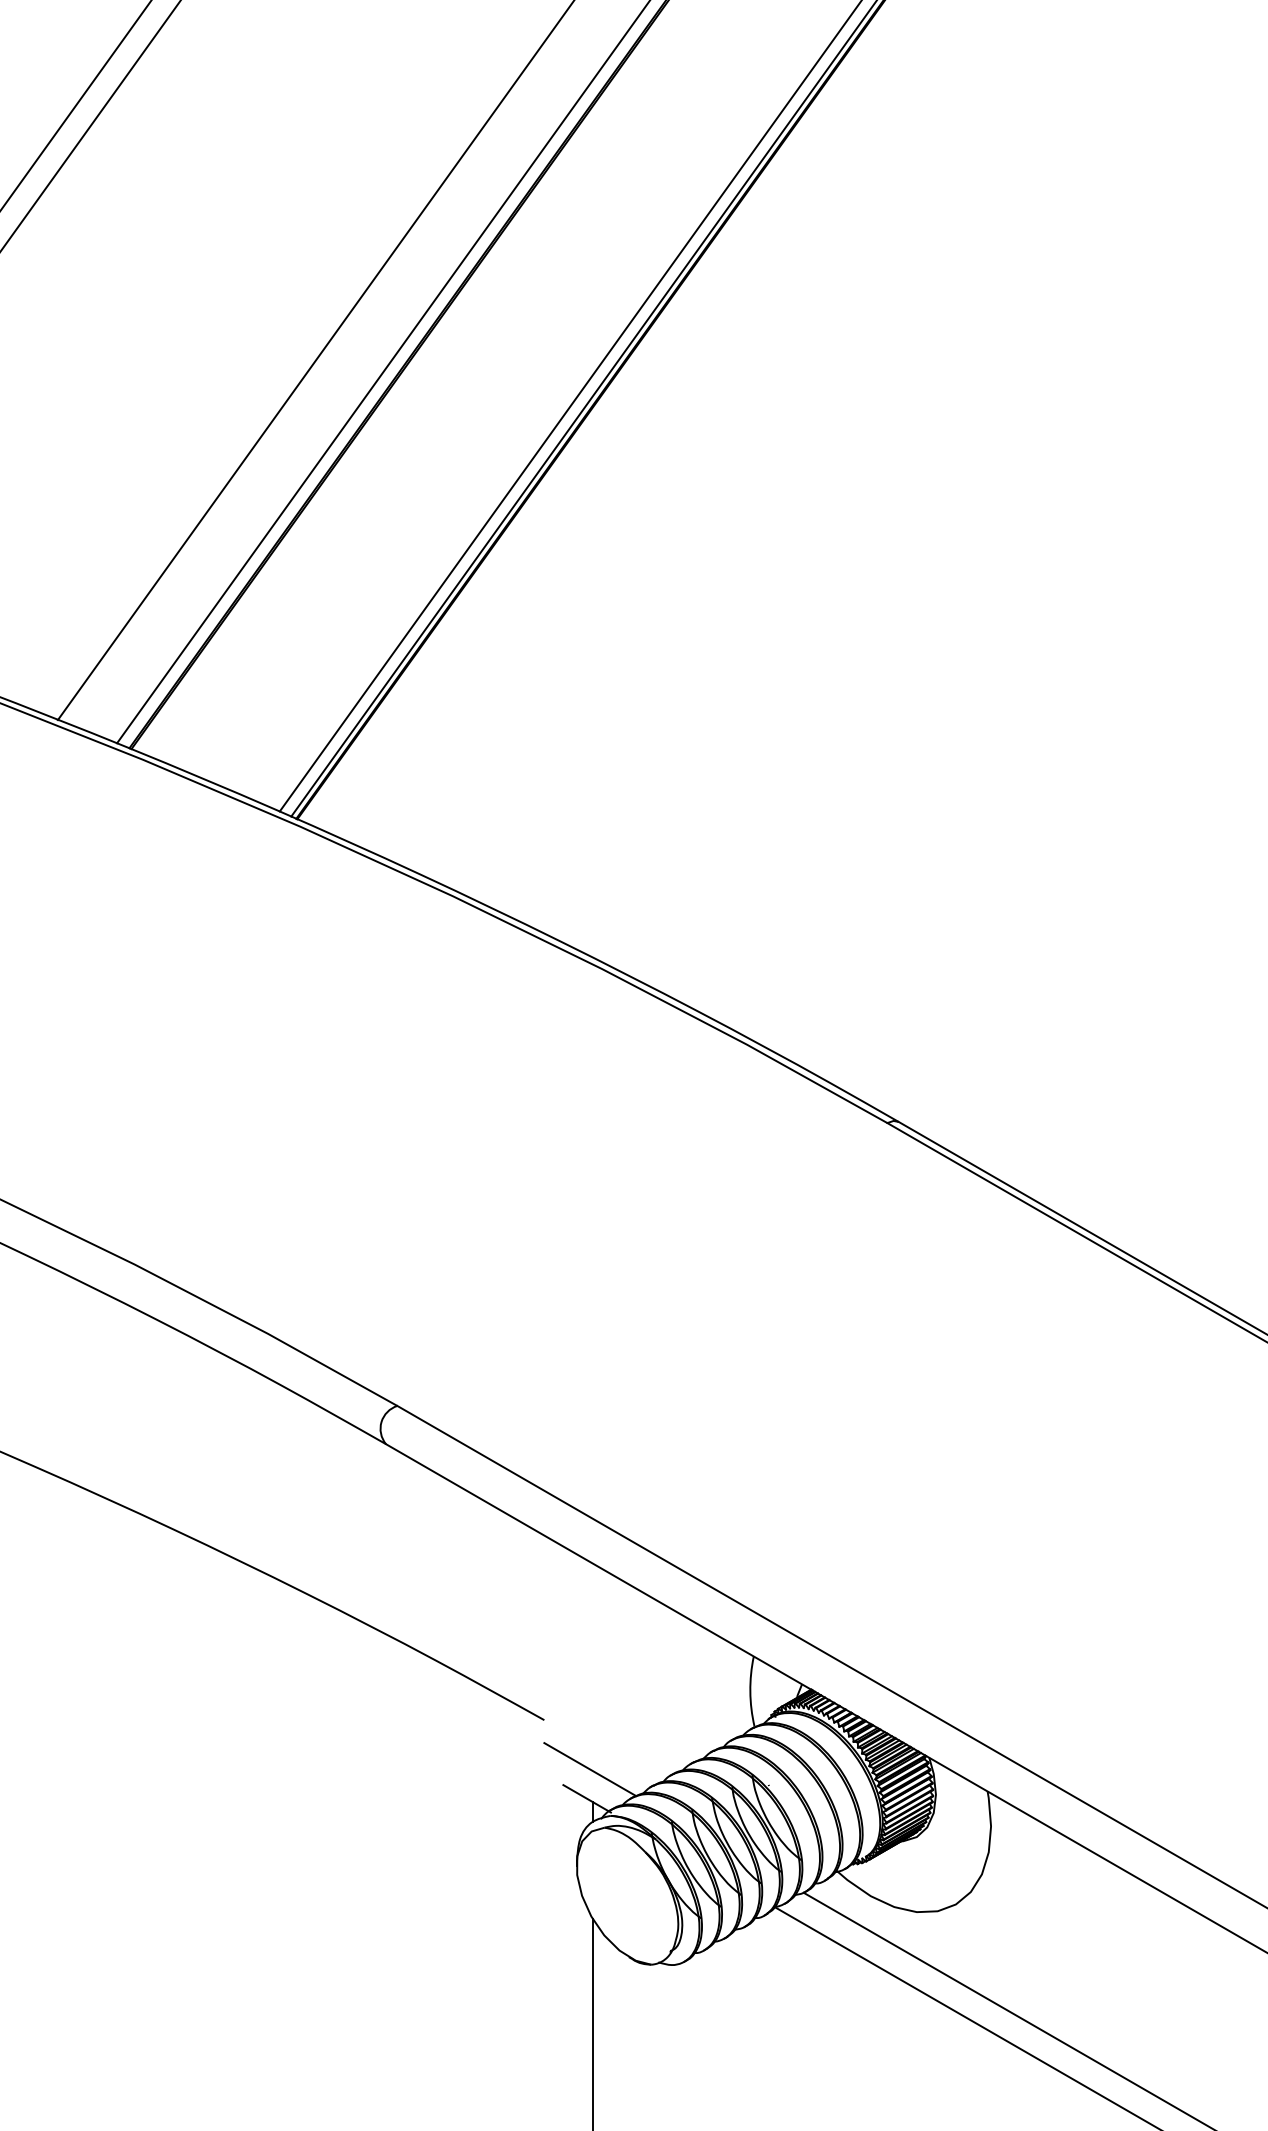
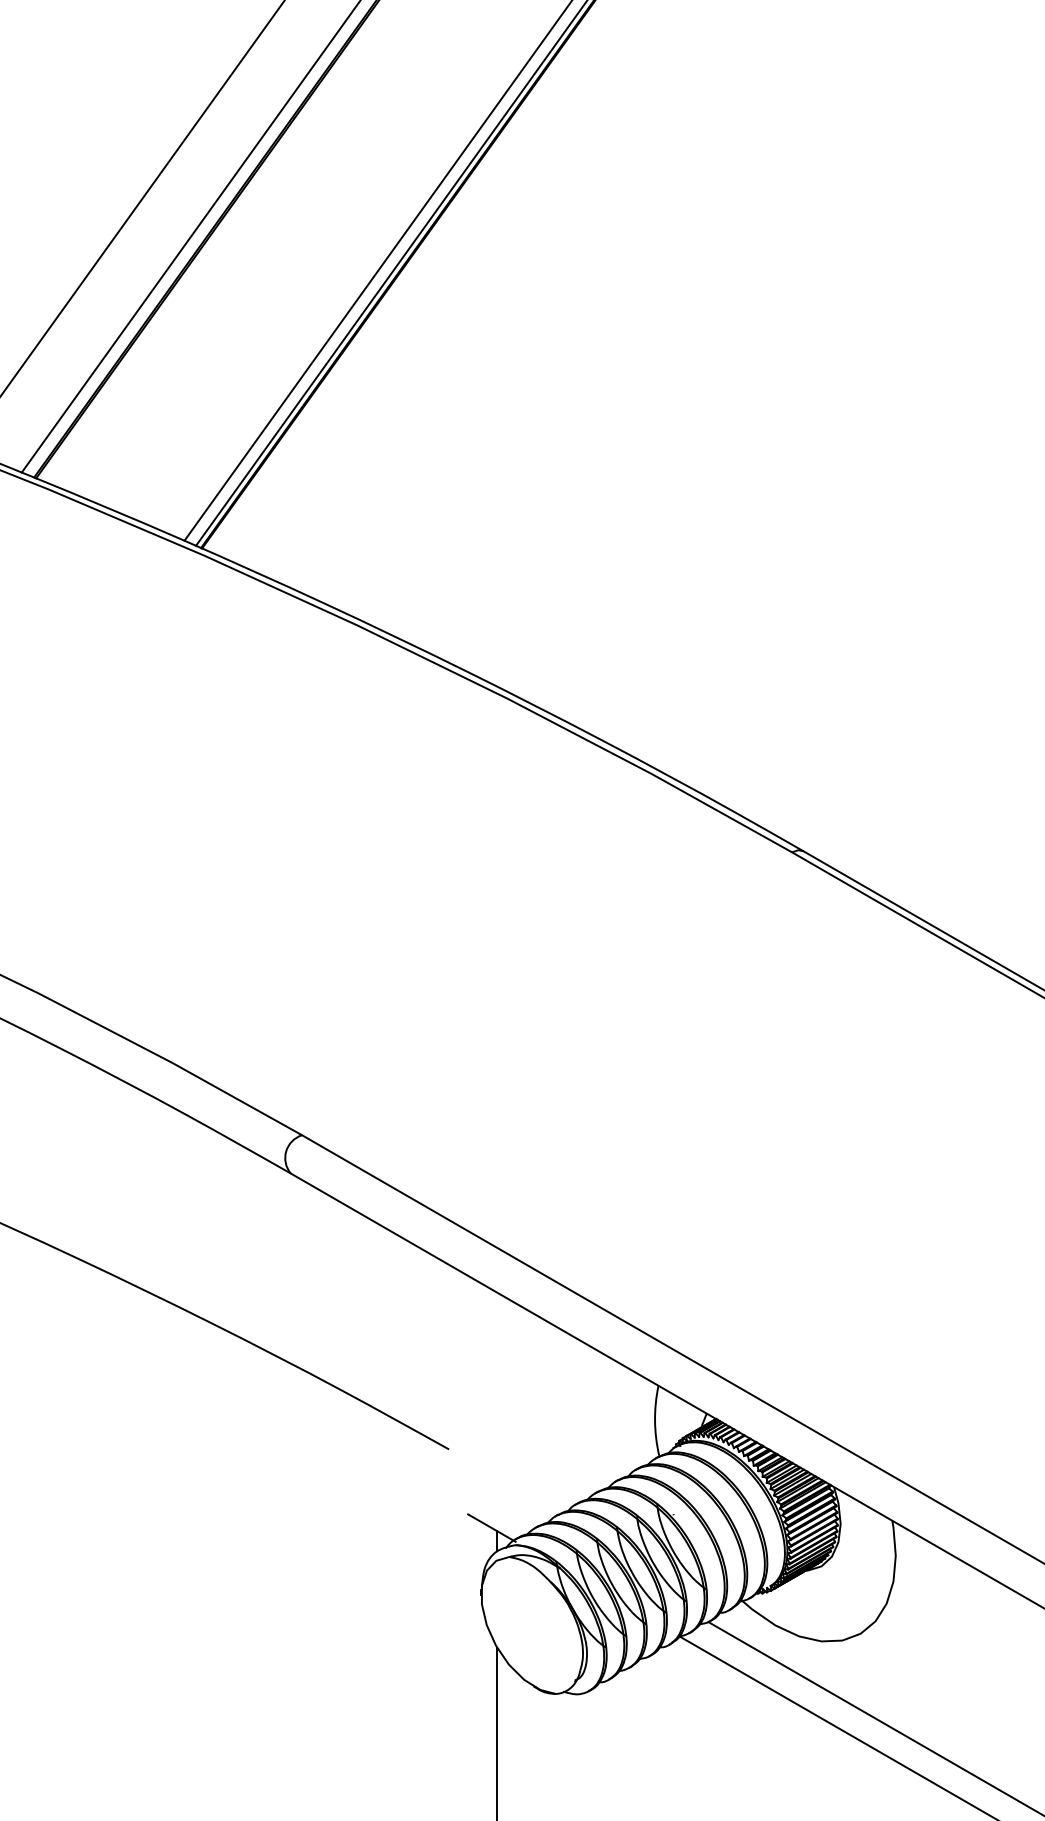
line: (590, 1769) -> (495, 1498), removed

